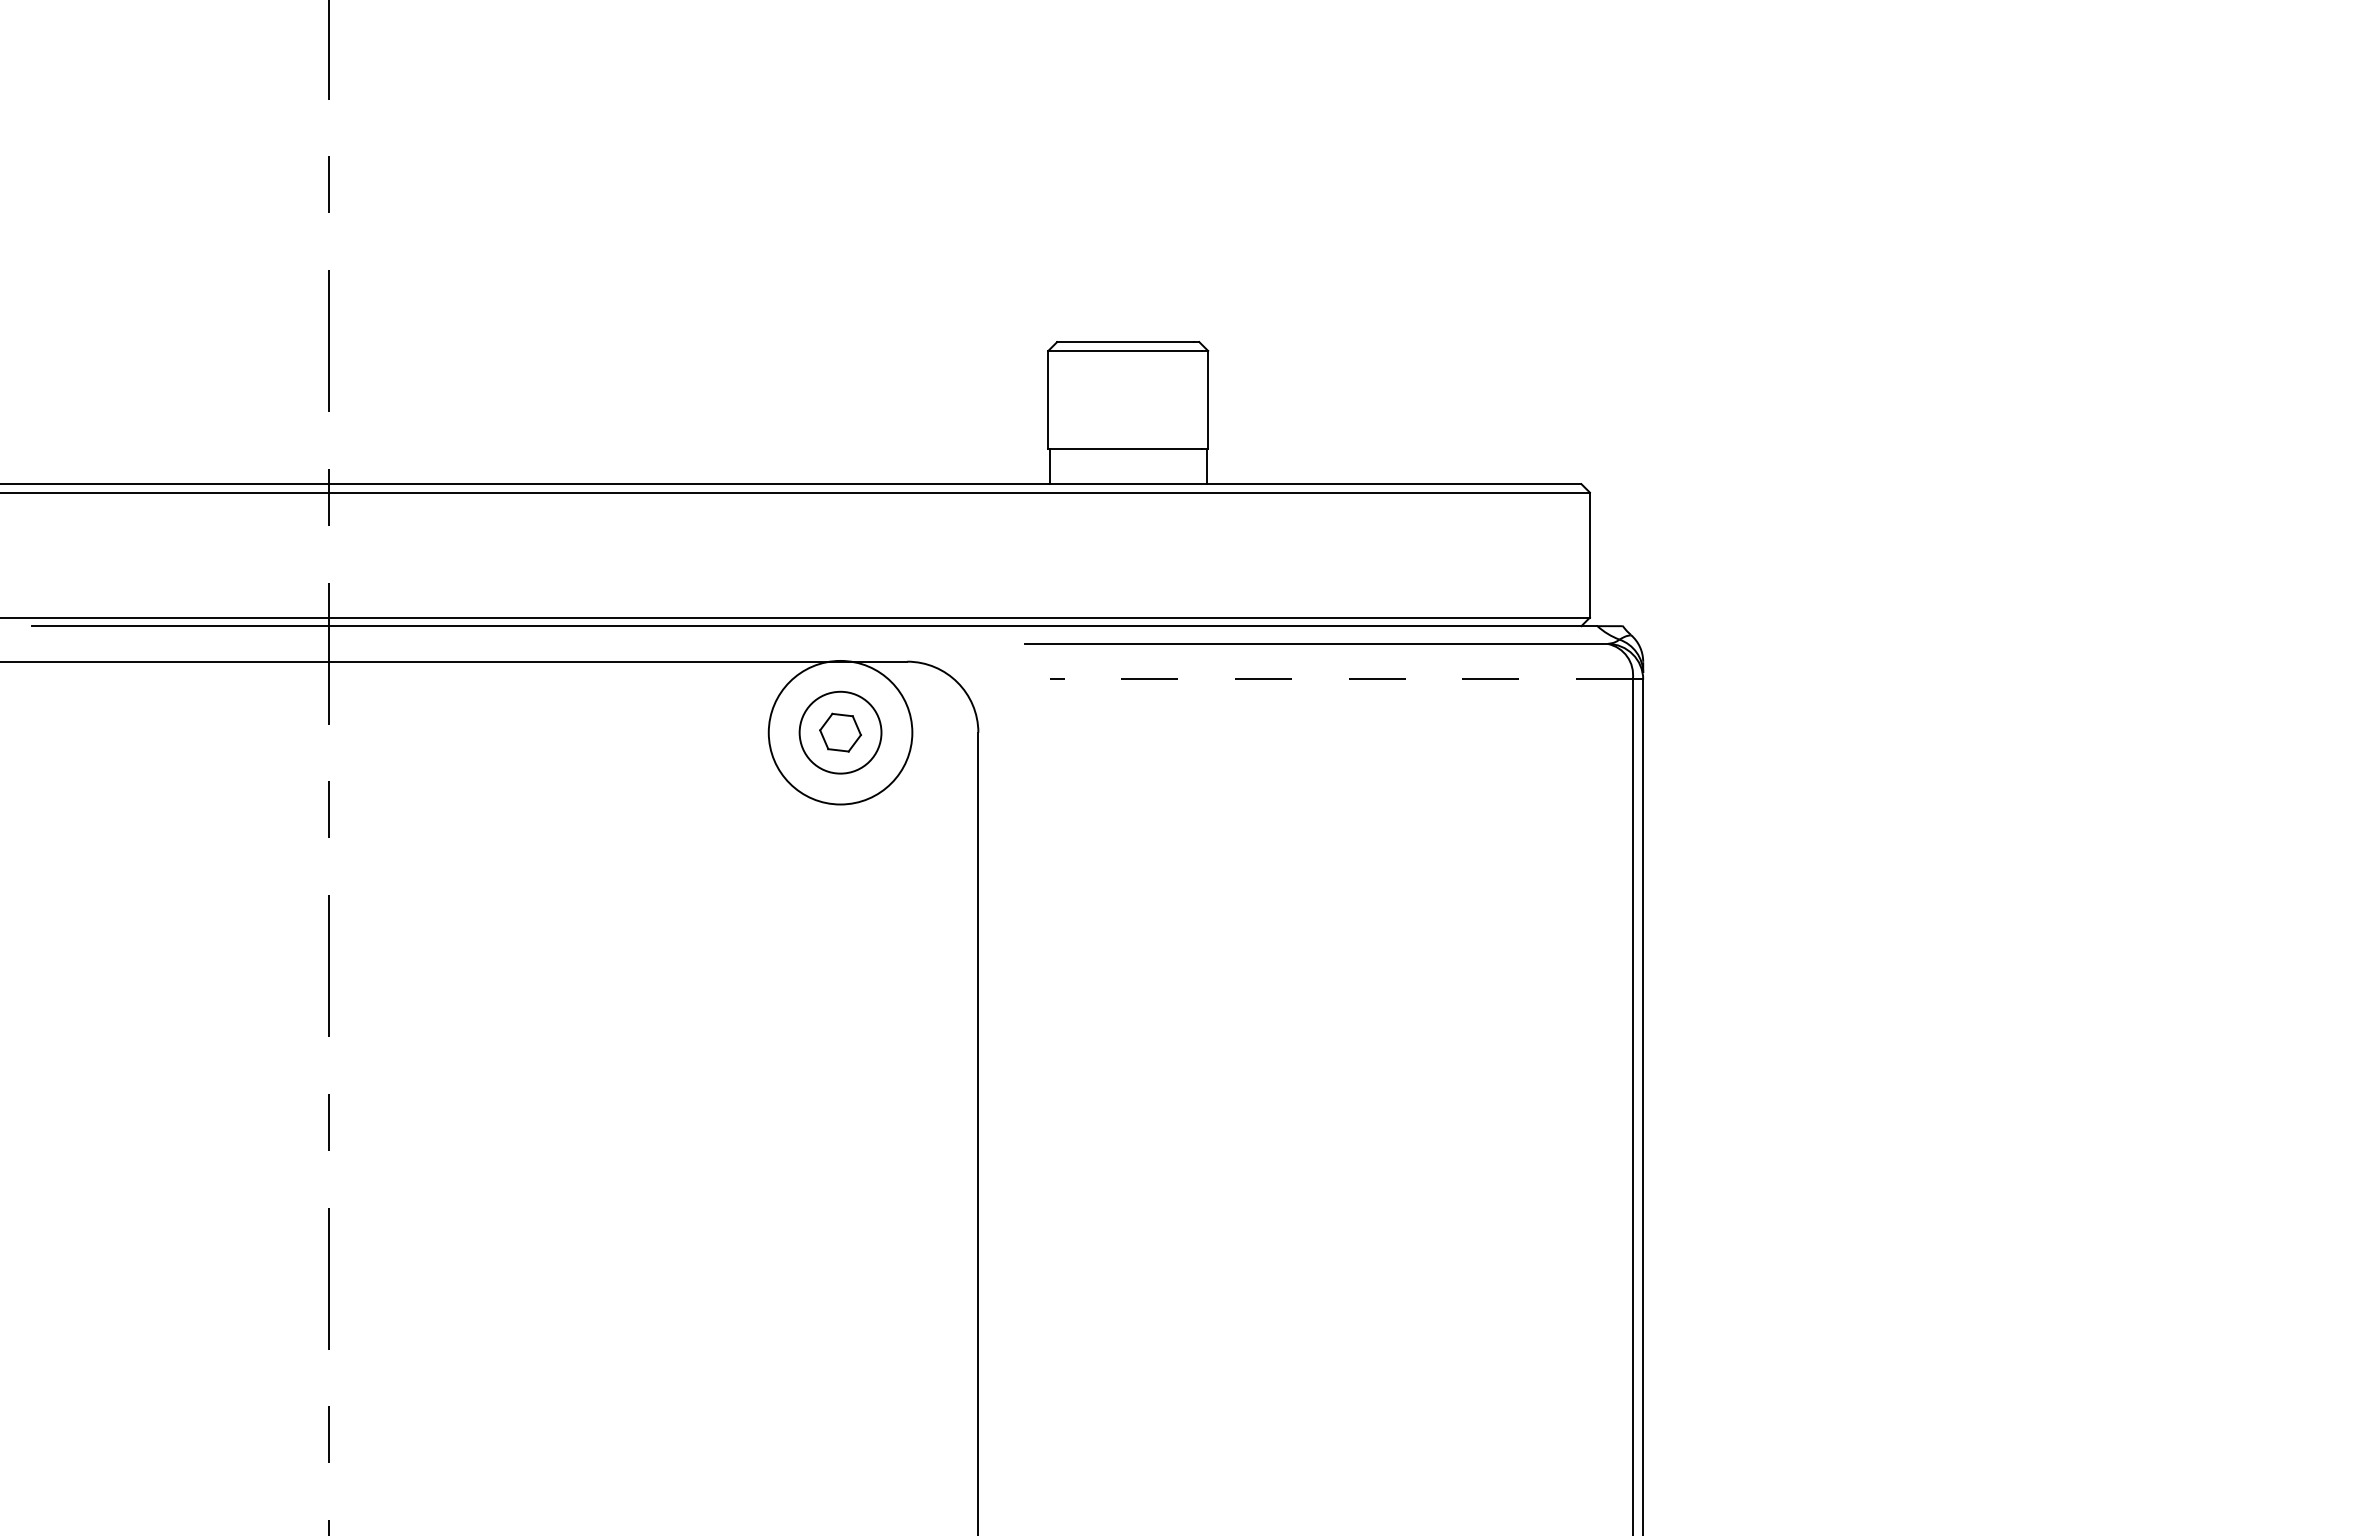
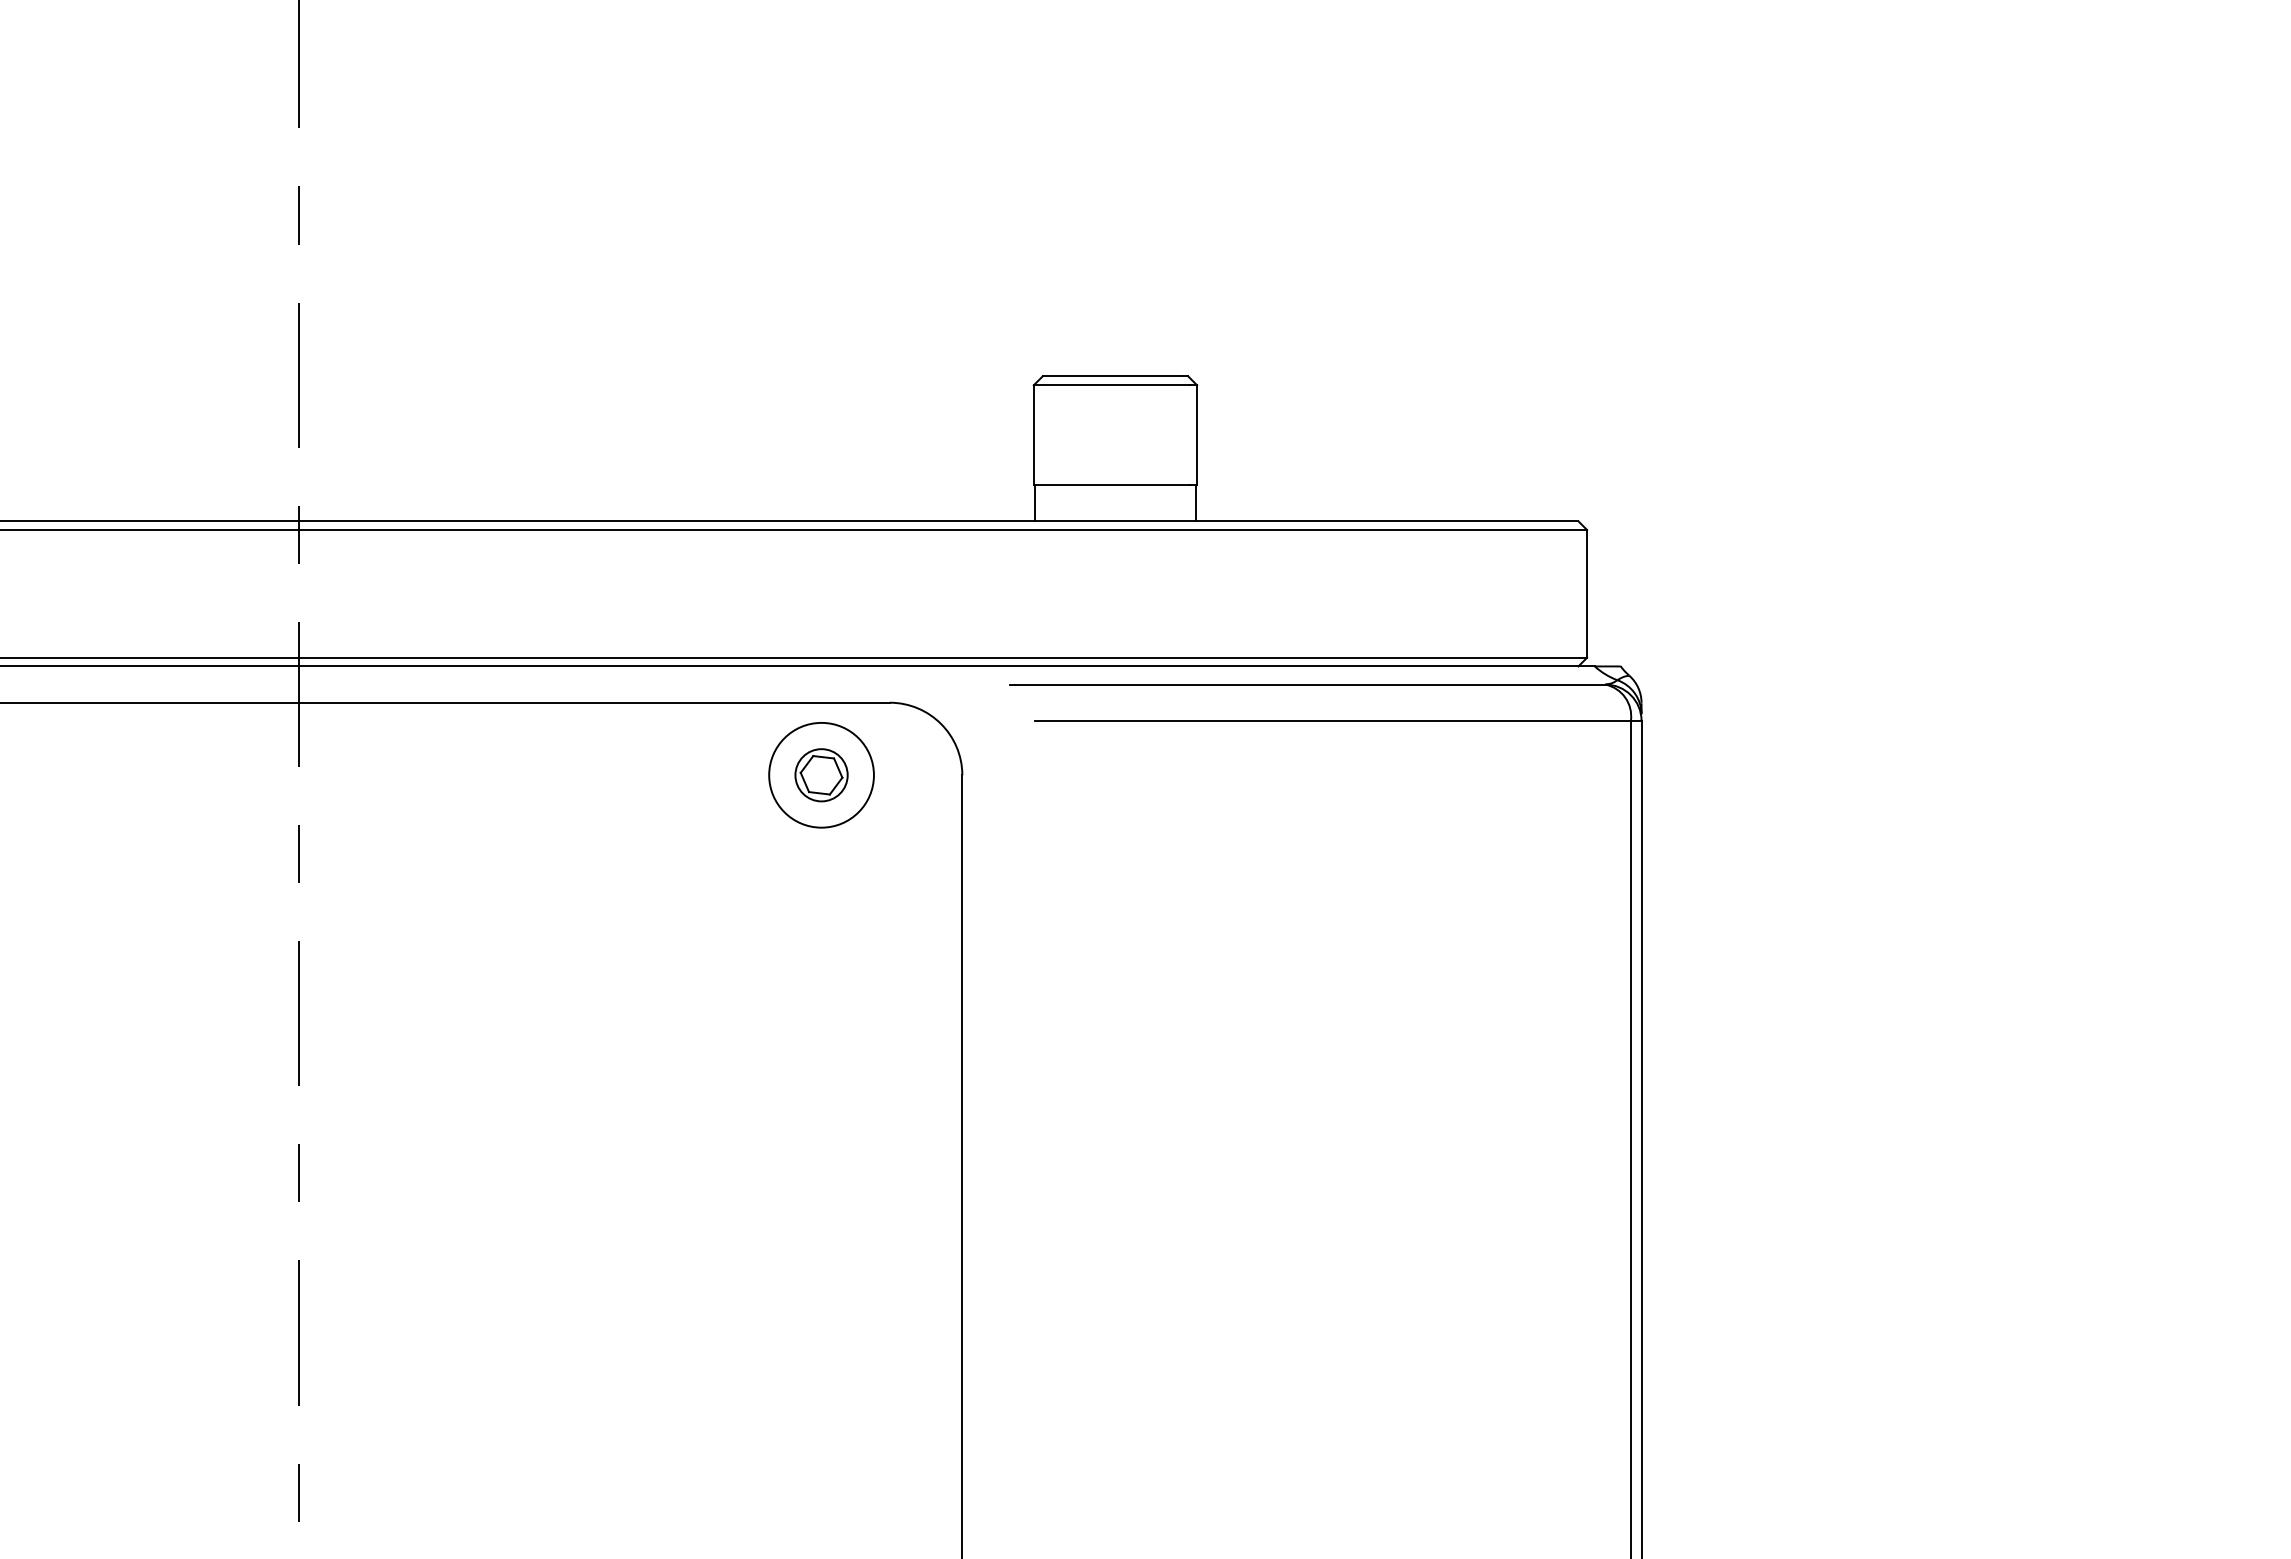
line: (1340, 679) -> (1332, 720), dashed -> solid
circle: (840, 732) -> (821, 775), size x0.62
circle: (840, 732) -> (821, 775), size x0.71

